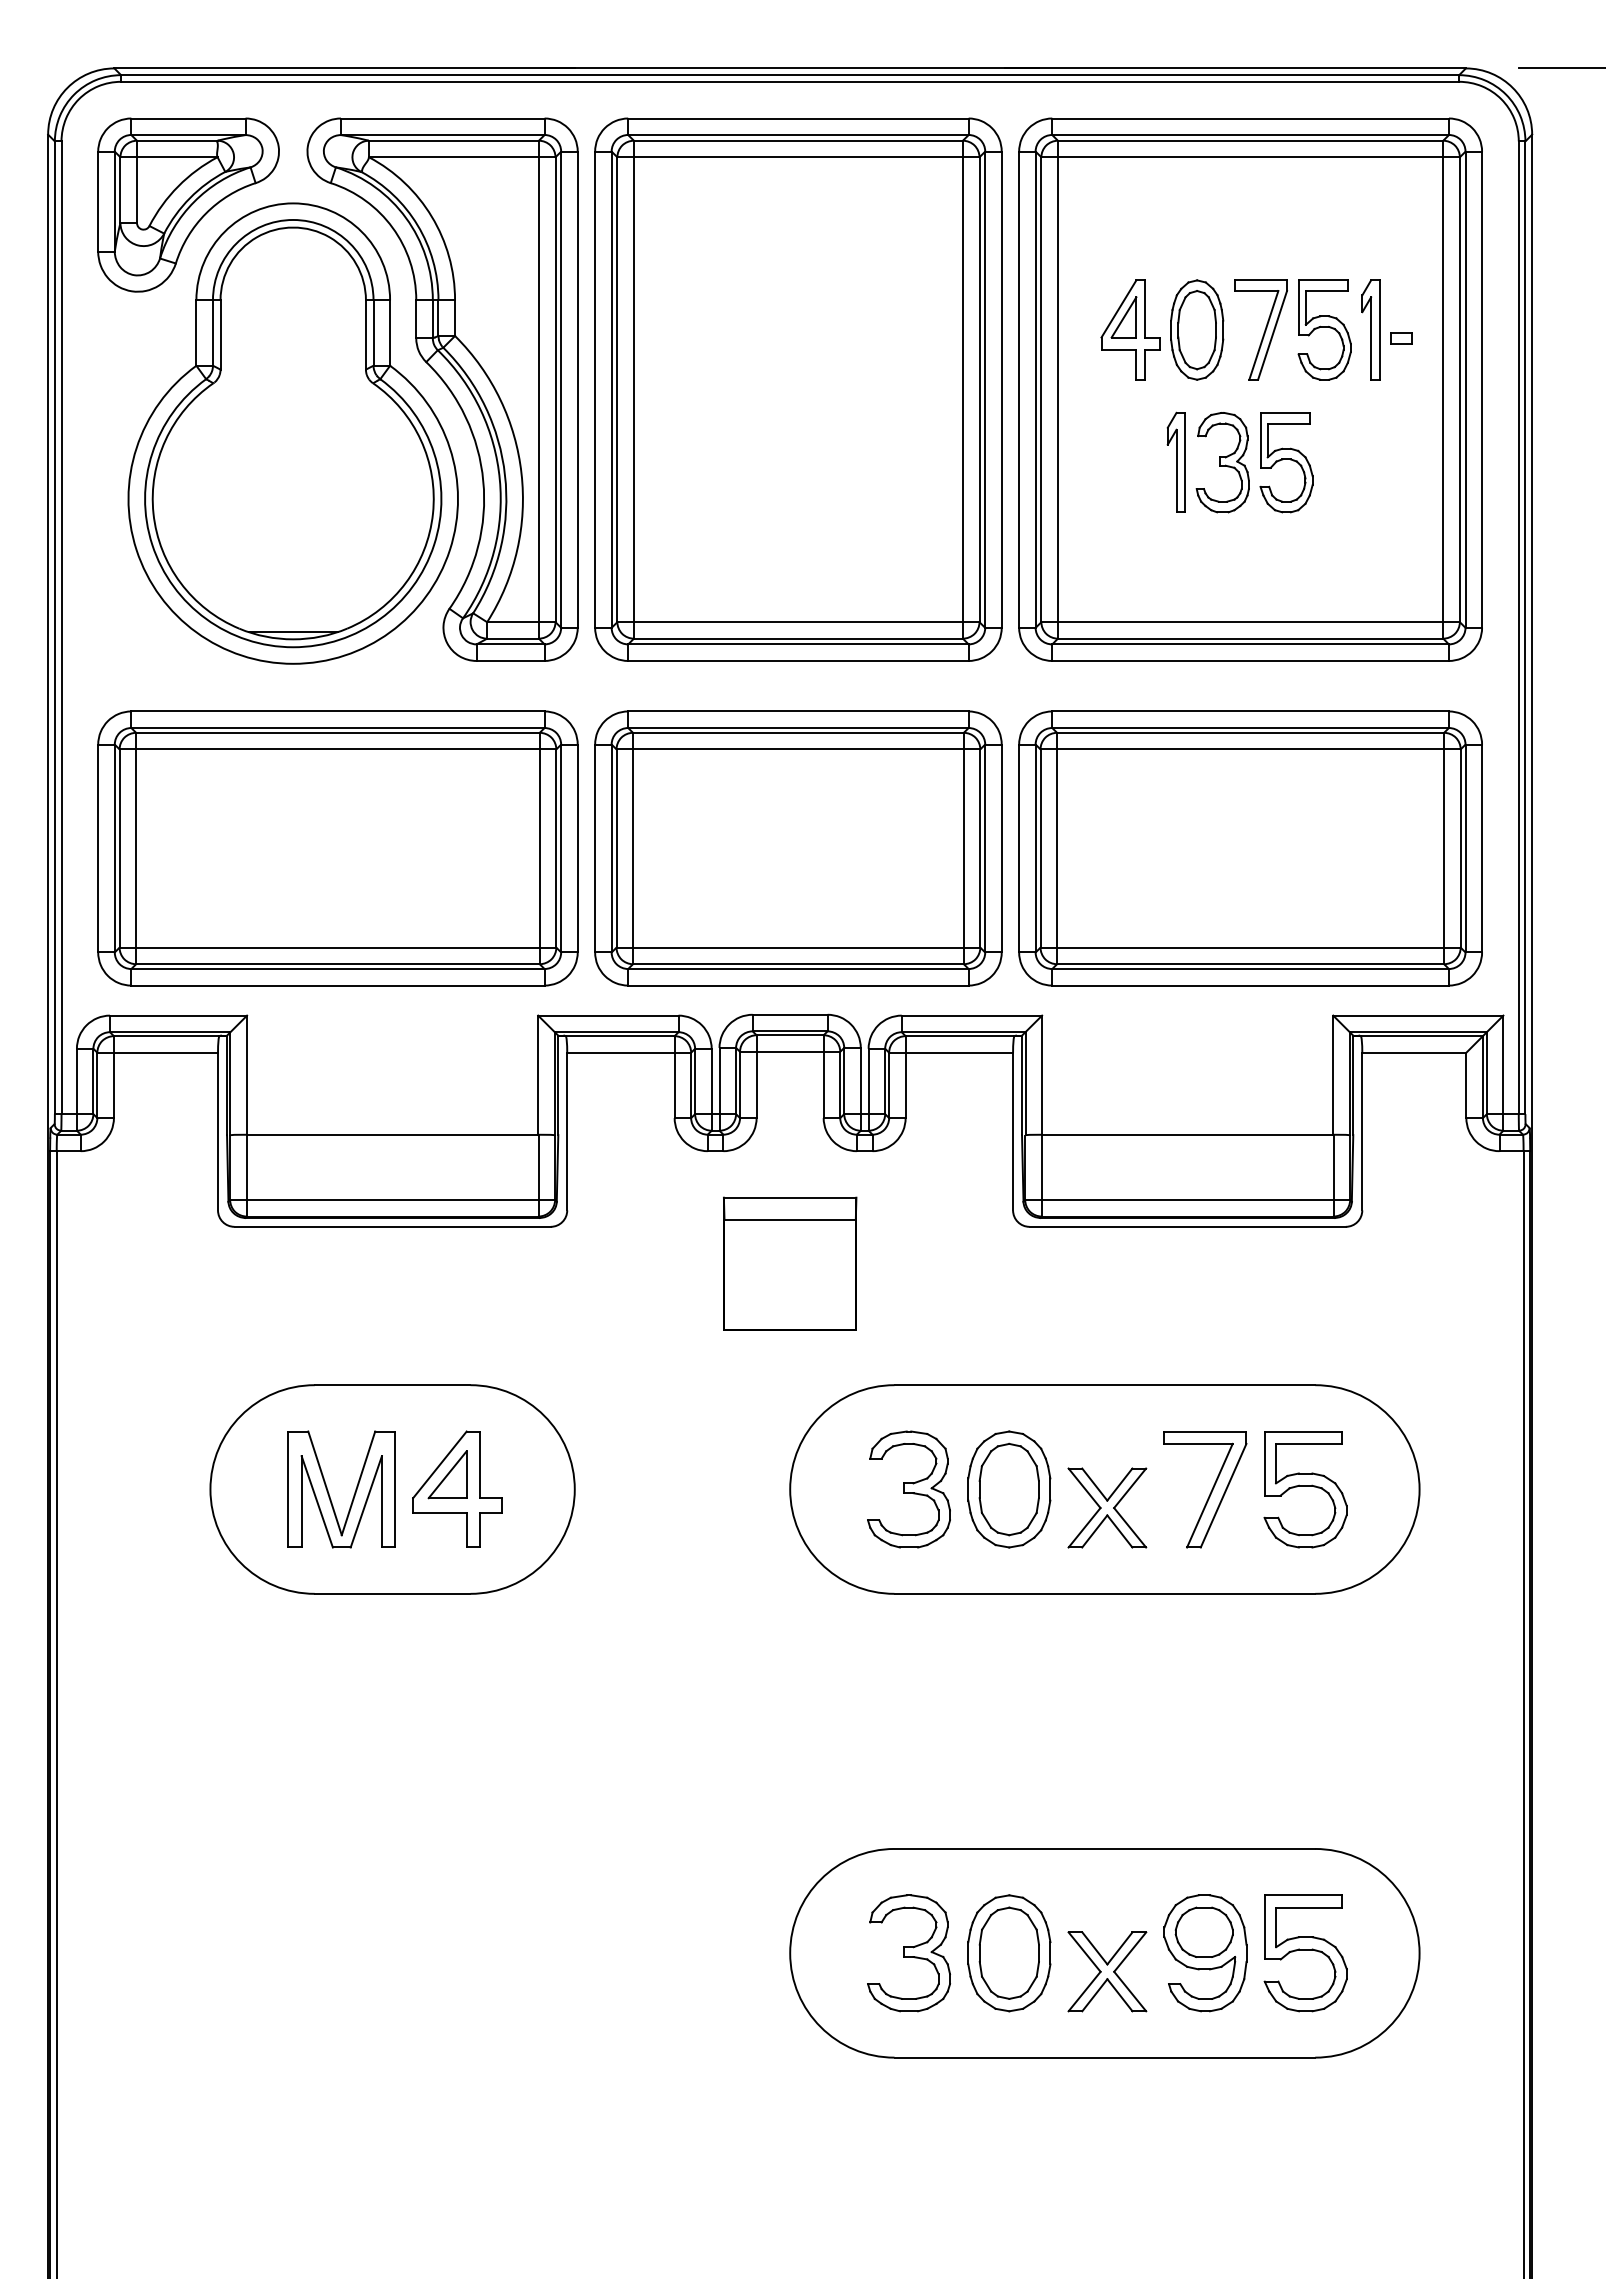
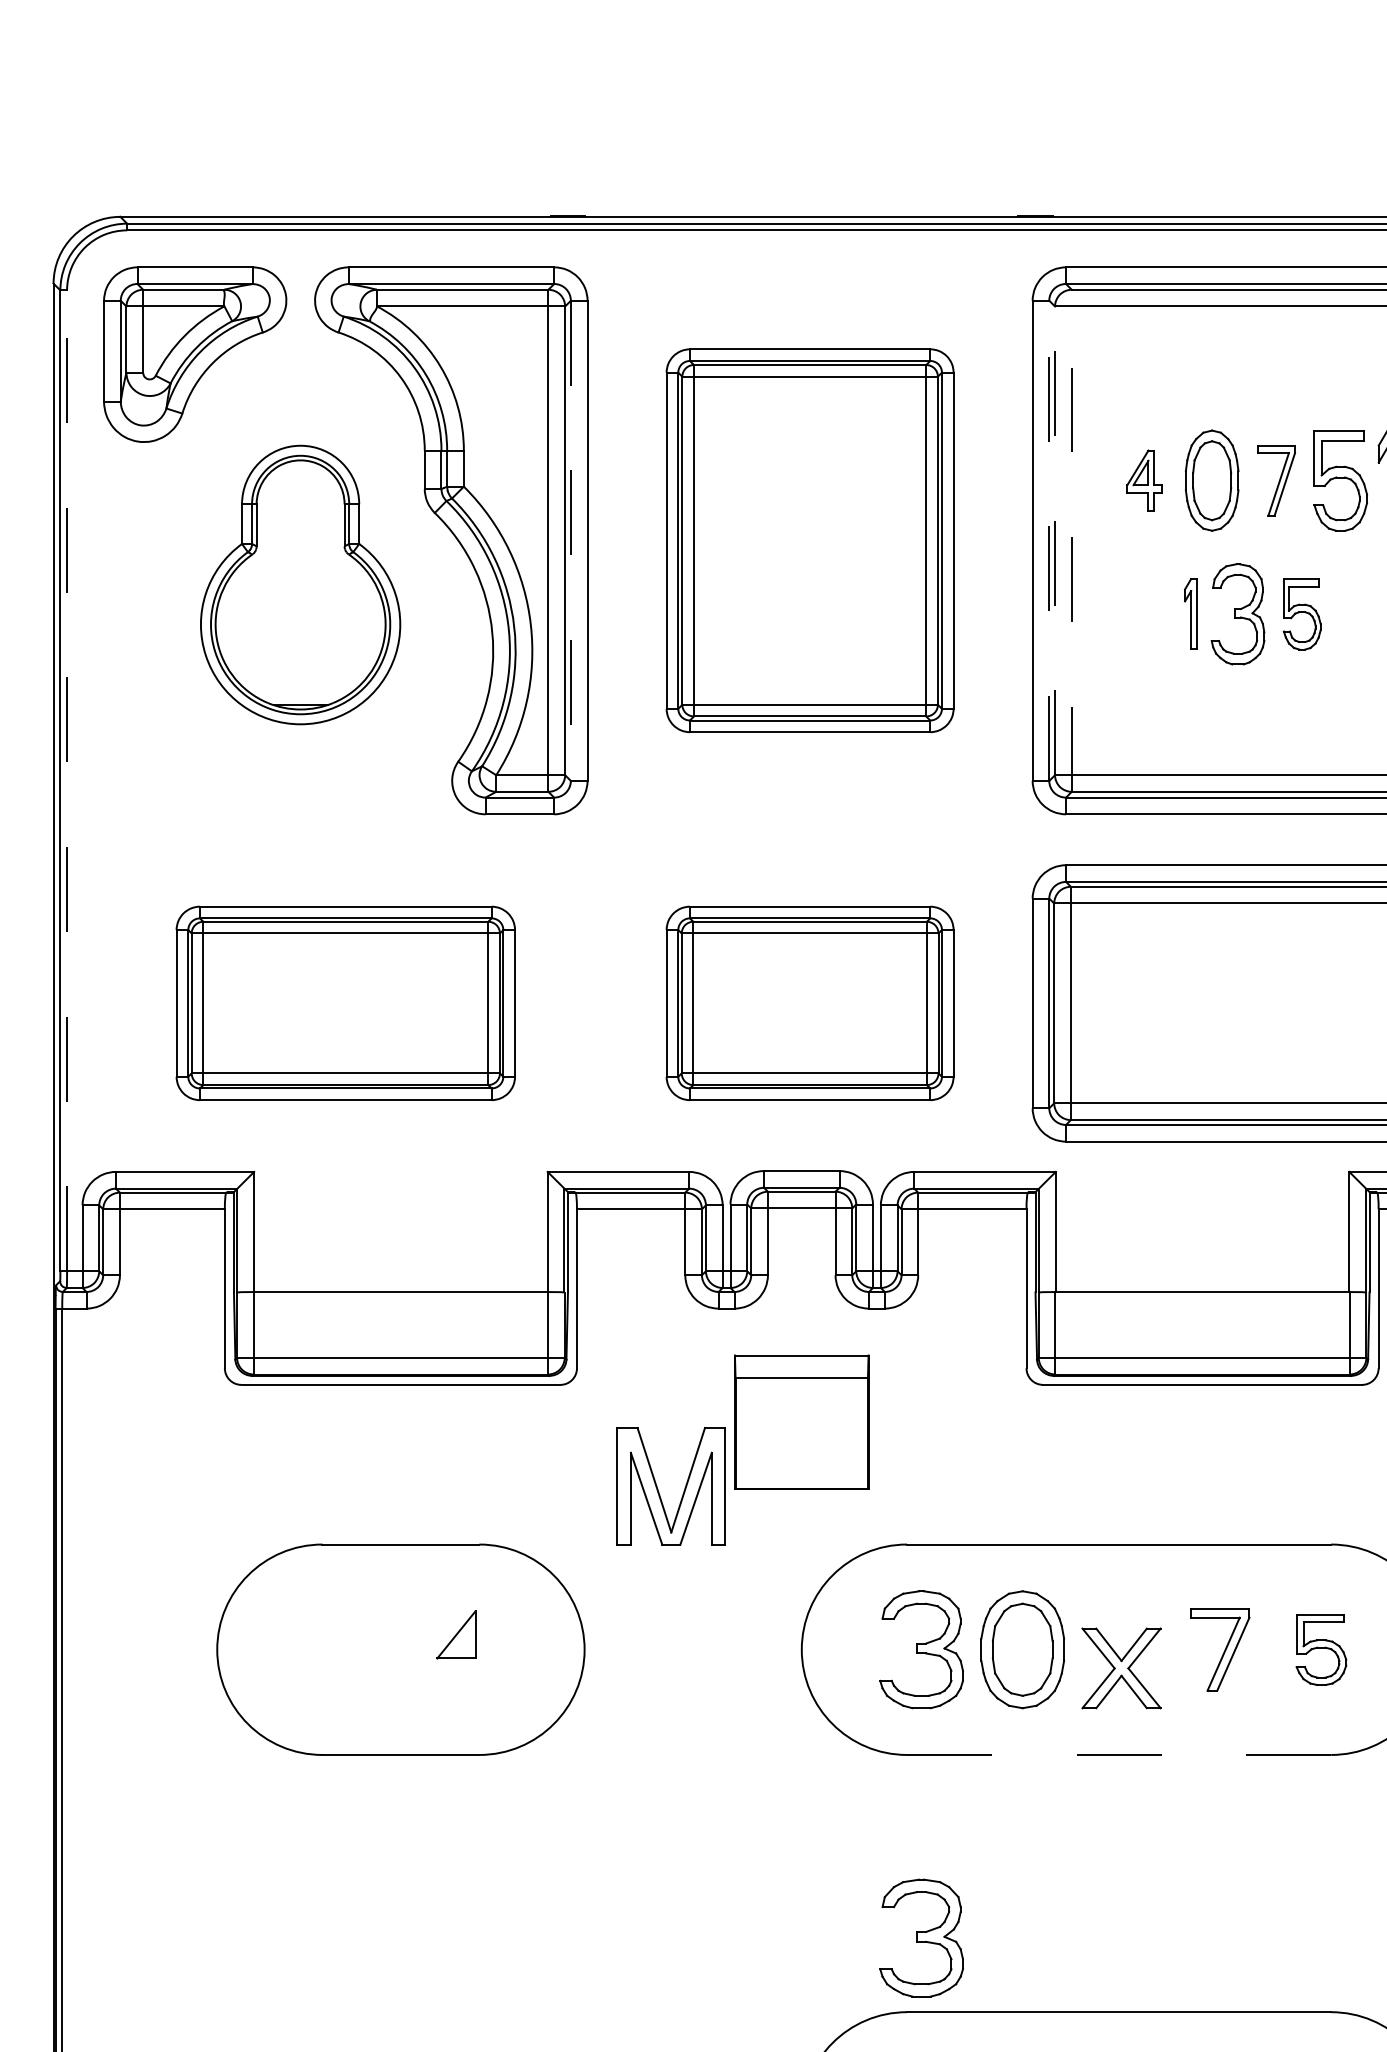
part: (1130, 329) -> (1144, 480), size x0.6
part: (1261, 329) -> (1277, 480), size x0.7
part: (798, 389) -> (810, 540), size x0.7
line: (1035, 389) -> (1049, 540), solid -> dashed
line: (1041, 389) -> (1055, 540), solid -> dashed
line: (1057, 389) -> (1071, 540), solid -> dashed
line: (561, 390) -> (571, 541), solid -> dashed
part: (292, 433) -> (299, 584), size x0.6
part: (1175, 461) -> (1190, 613), size x0.7
part: (1286, 462) -> (1302, 614), size x0.7
line: (61, 627) -> (67, 780), solid -> dashed
part: (337, 848) -> (345, 1003), size x0.7
part: (798, 848) -> (810, 1003), size x0.7
part: (457, 1488) -> (466, 1648), removed
part: (1205, 1489) -> (1220, 1649), size x0.7
part: (1305, 1489) -> (1321, 1649), size x0.6
part: (329, 1493) -> (658, 1490), moved
line: (1105, 1593) -> (1119, 1754), solid -> dashed
part: (908, 1775) -> (921, 1938), added

